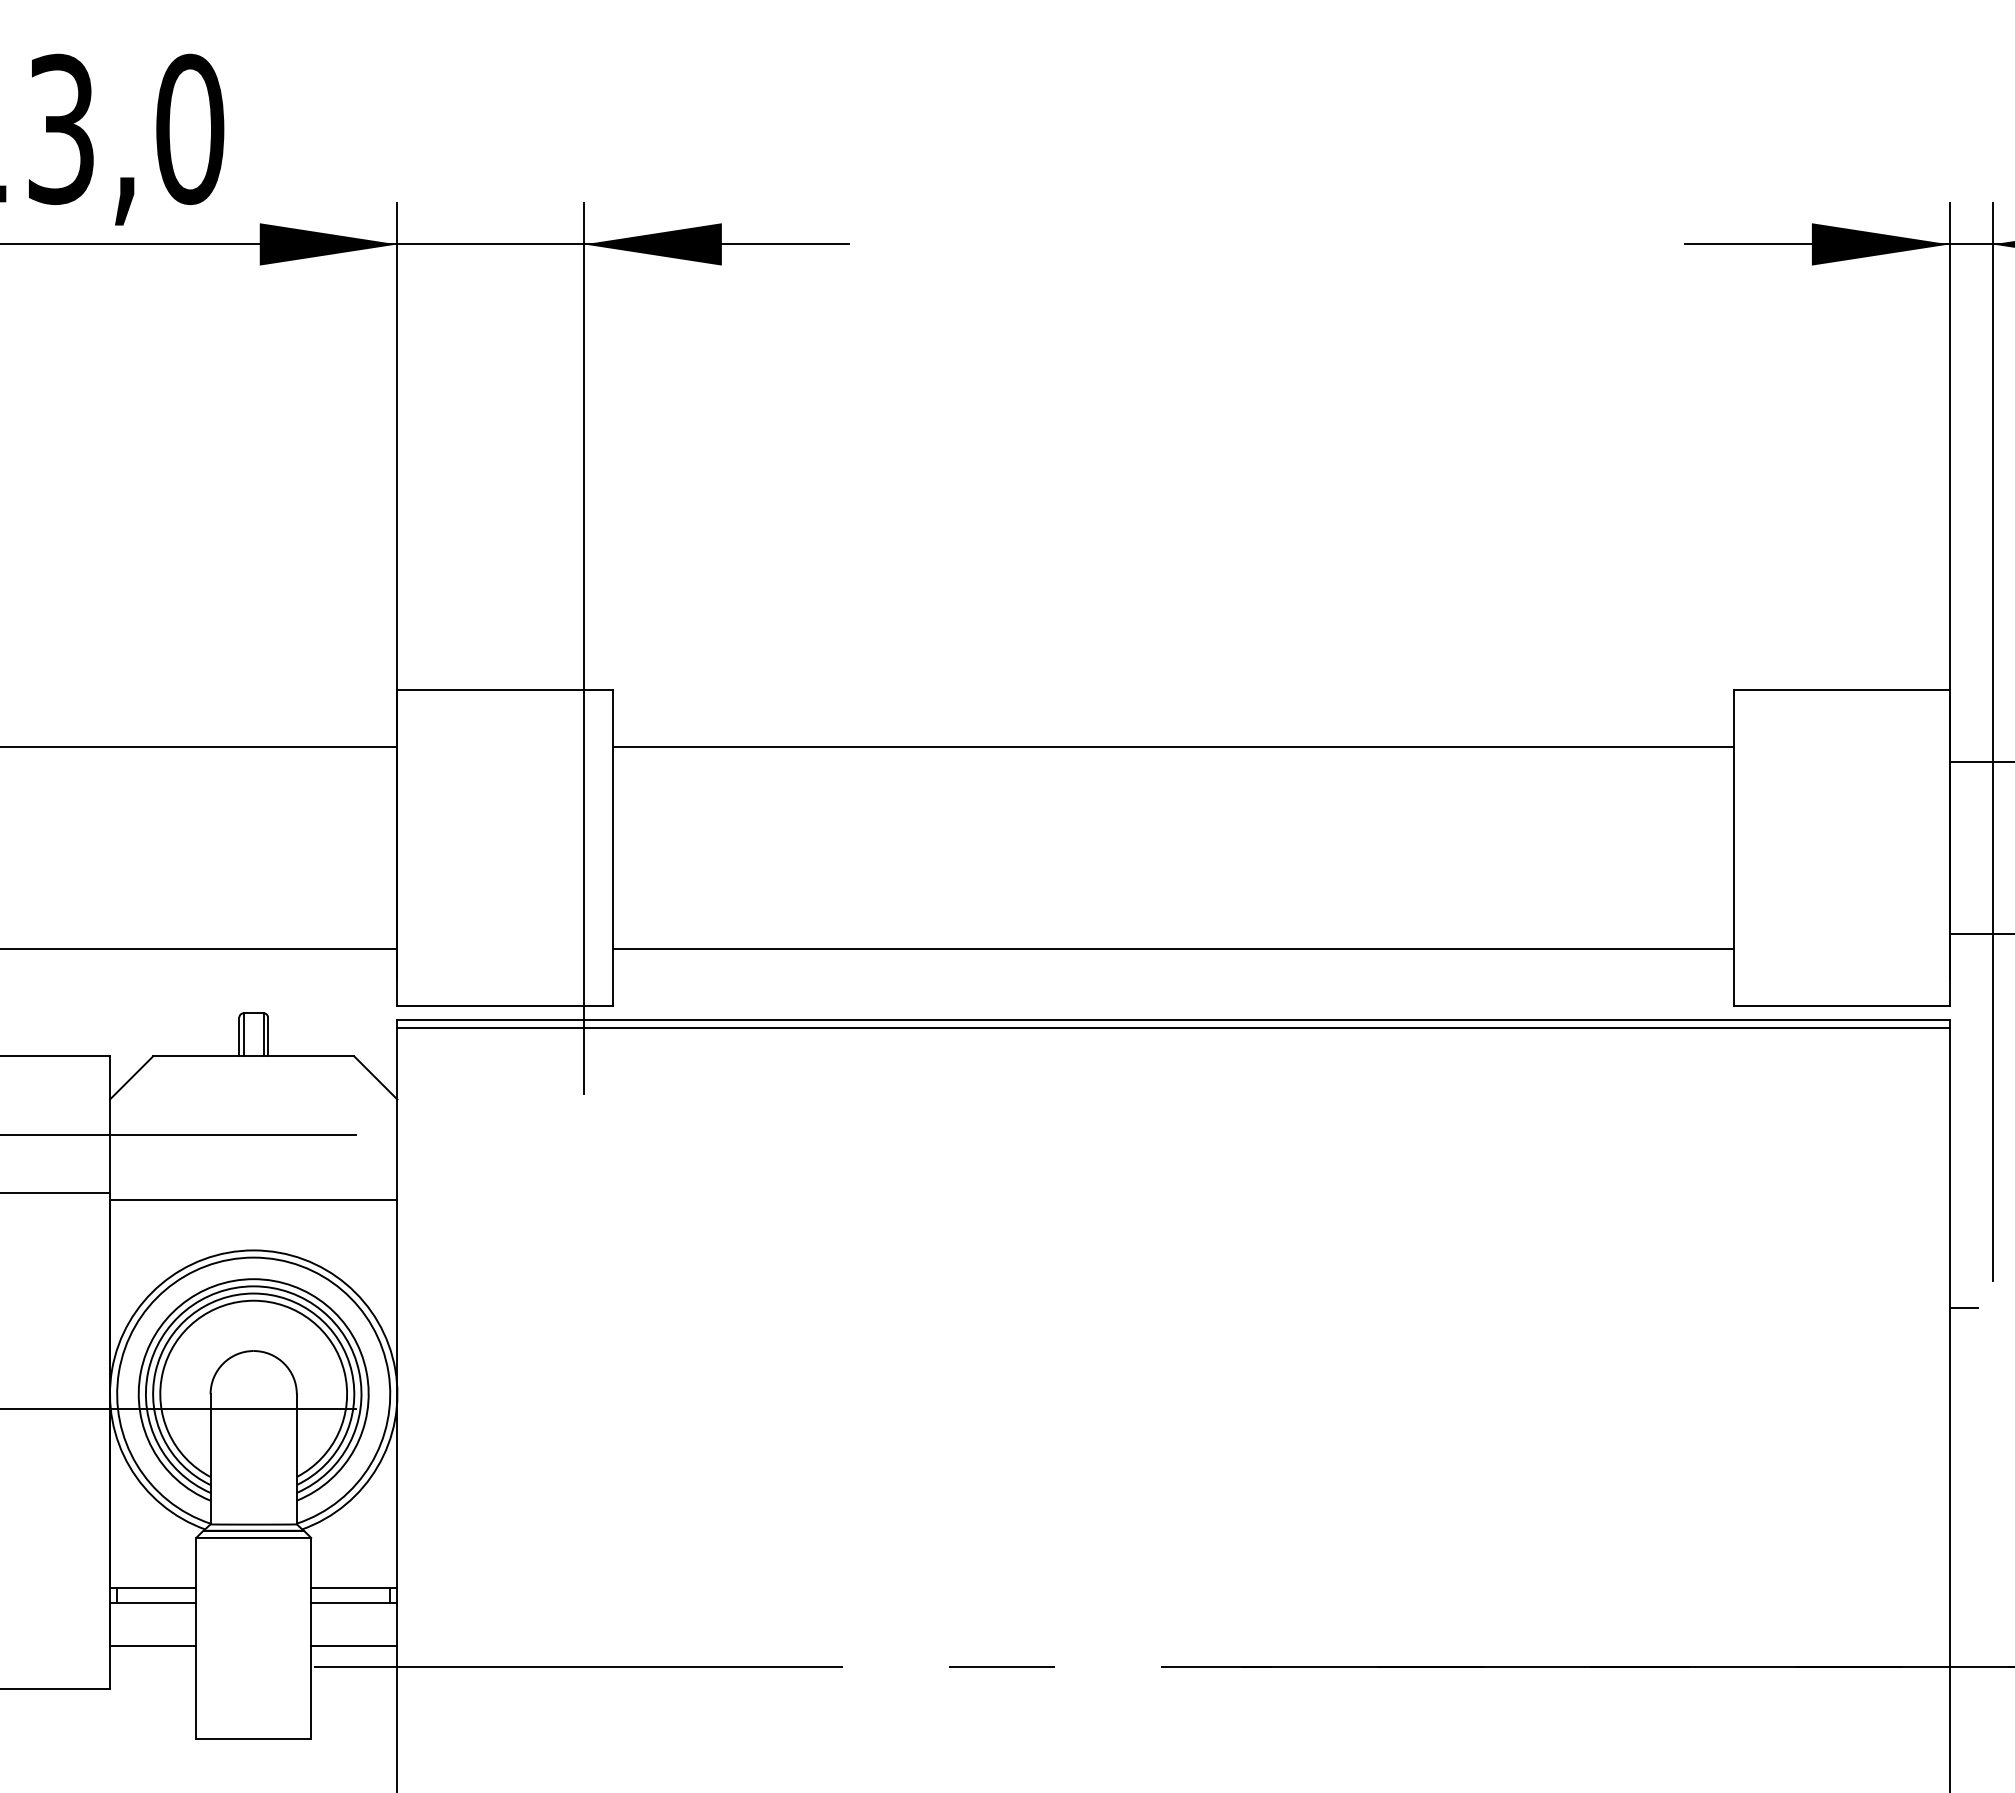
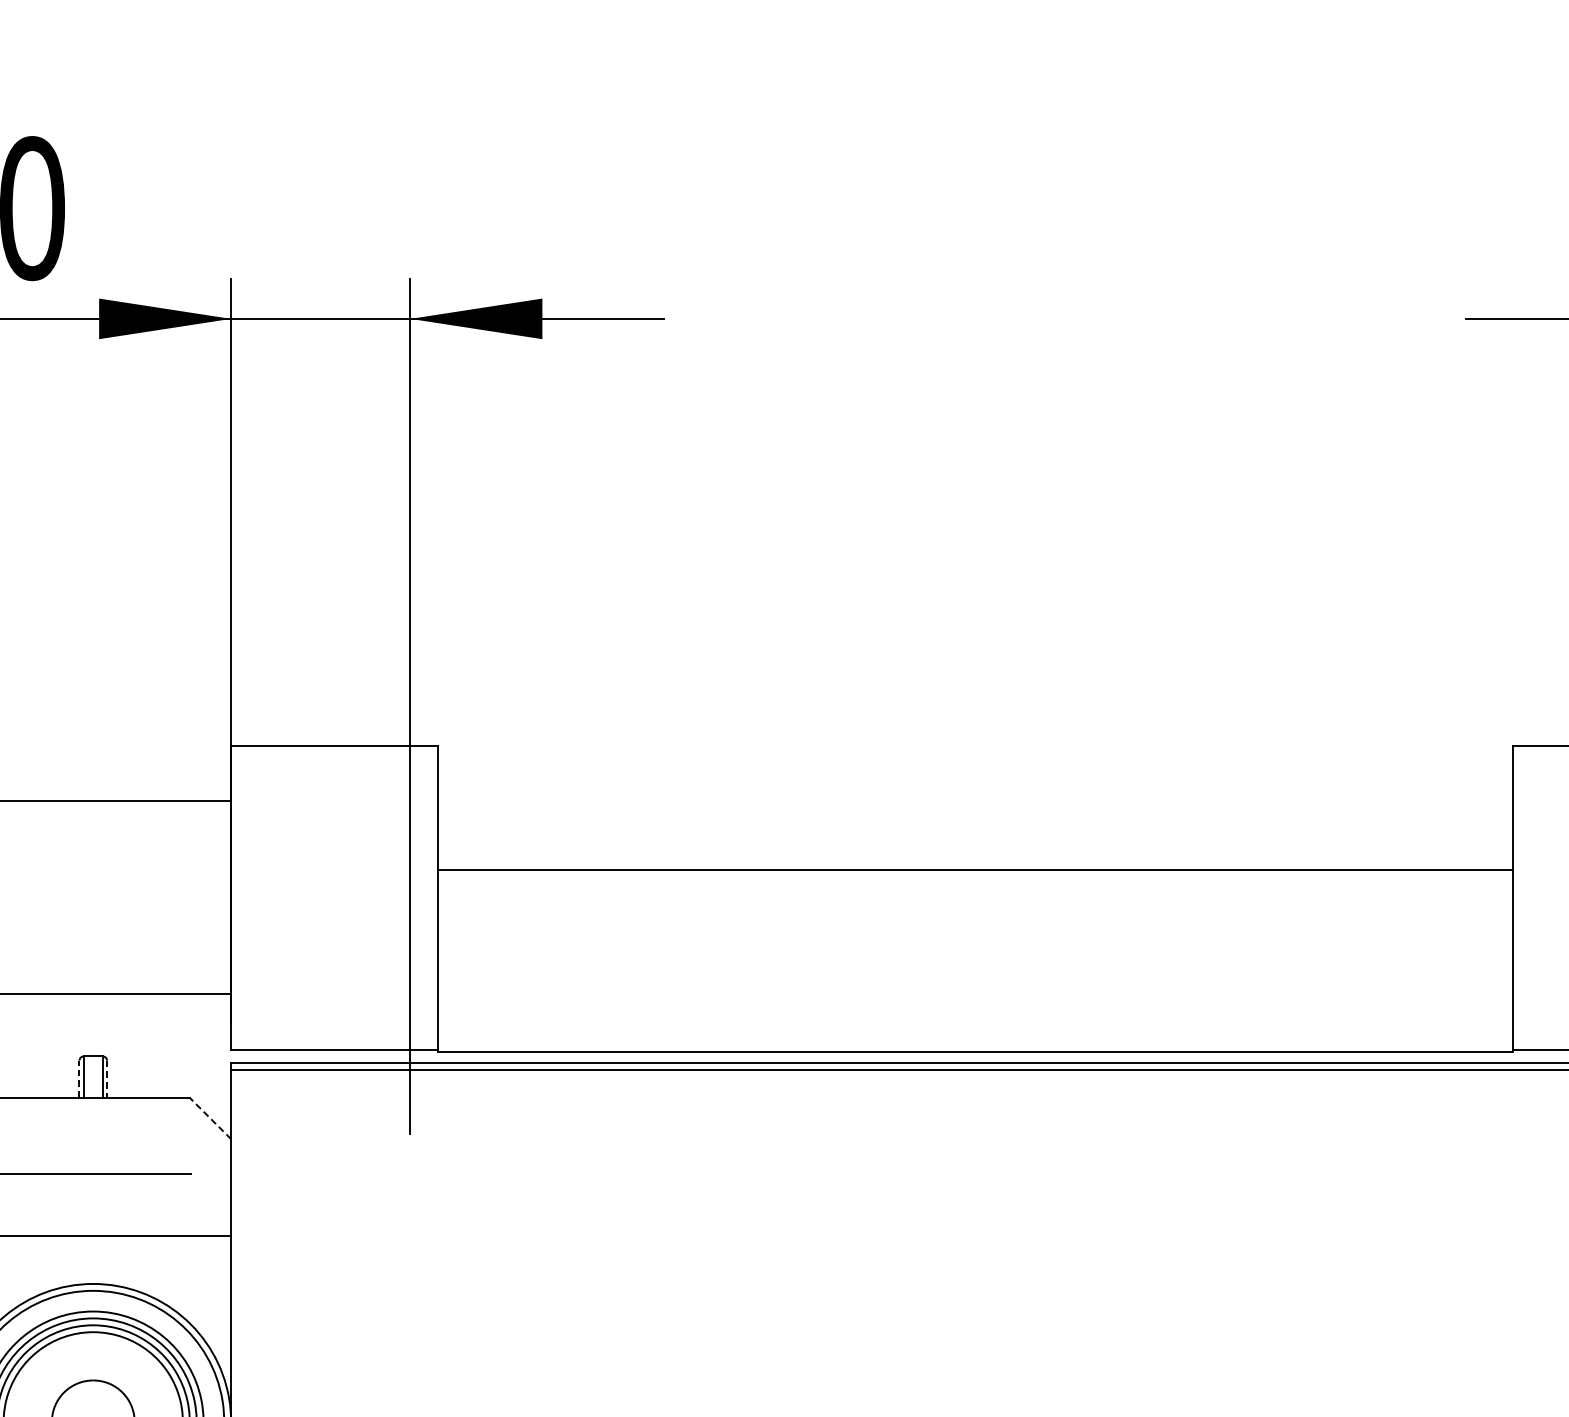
line: (1172, 747) -> (974, 870), moved
line: (1172, 948) -> (974, 1051), moved
line: (239, 1036) -> (79, 1078), solid -> dashed
line: (268, 1037) -> (107, 1079), solid -> dashed
line: (375, 1077) -> (210, 1118), solid -> dashed

